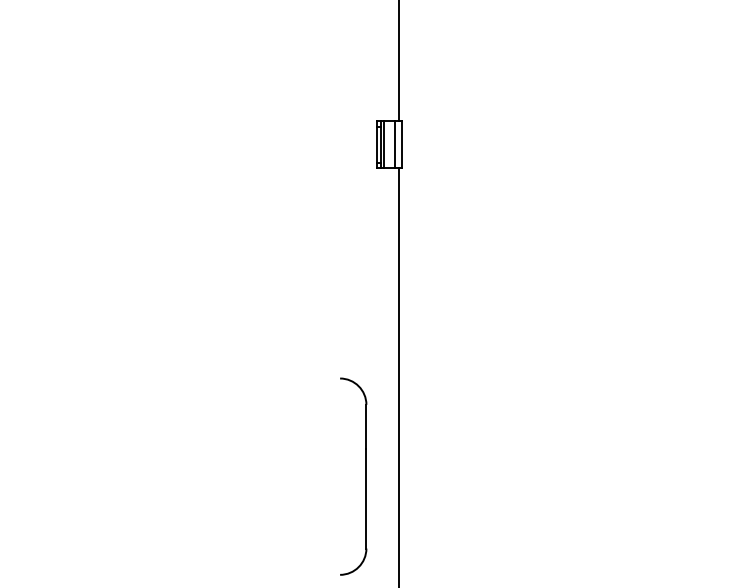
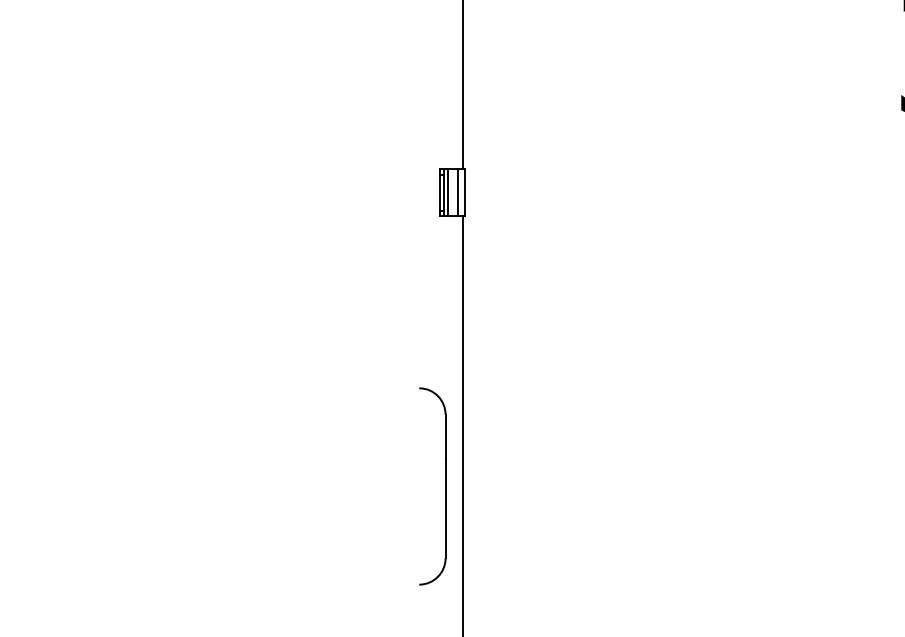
part: (366, 476) -> (445, 486), moved

